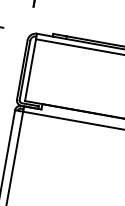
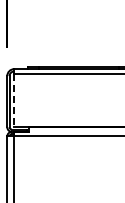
line: (30, 70) -> (14, 100), solid -> dashed

